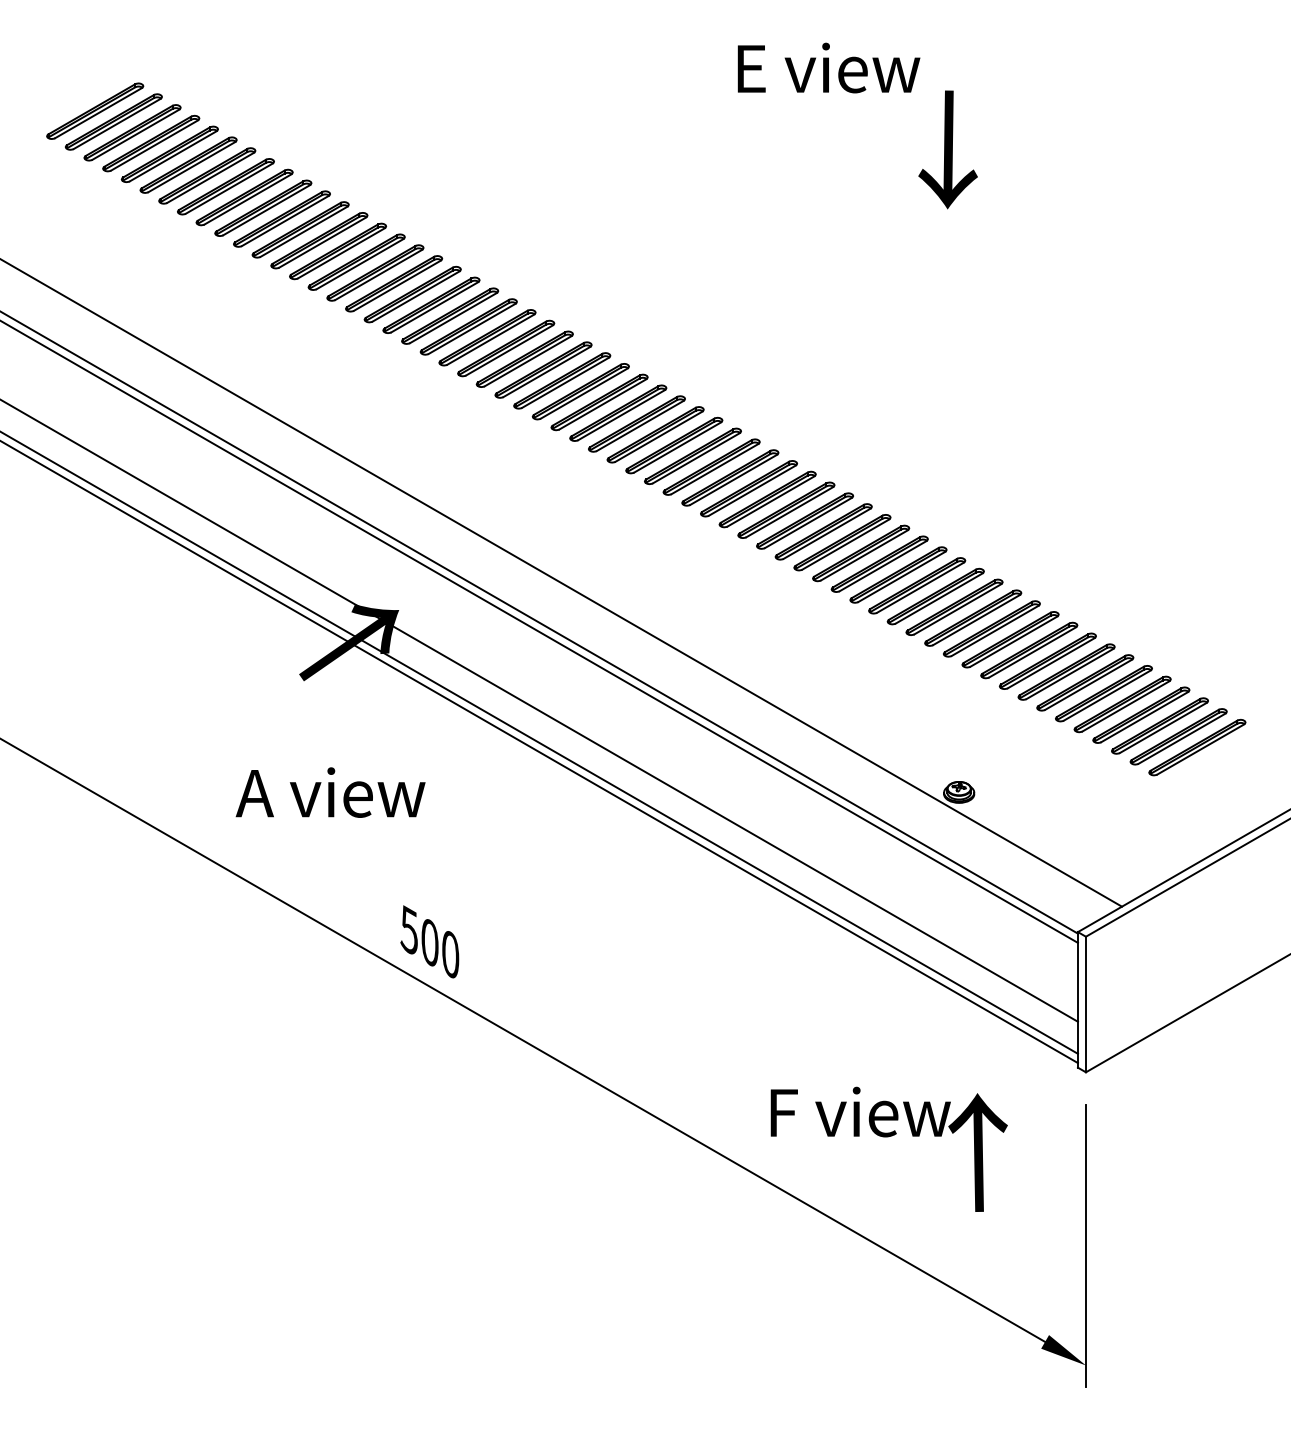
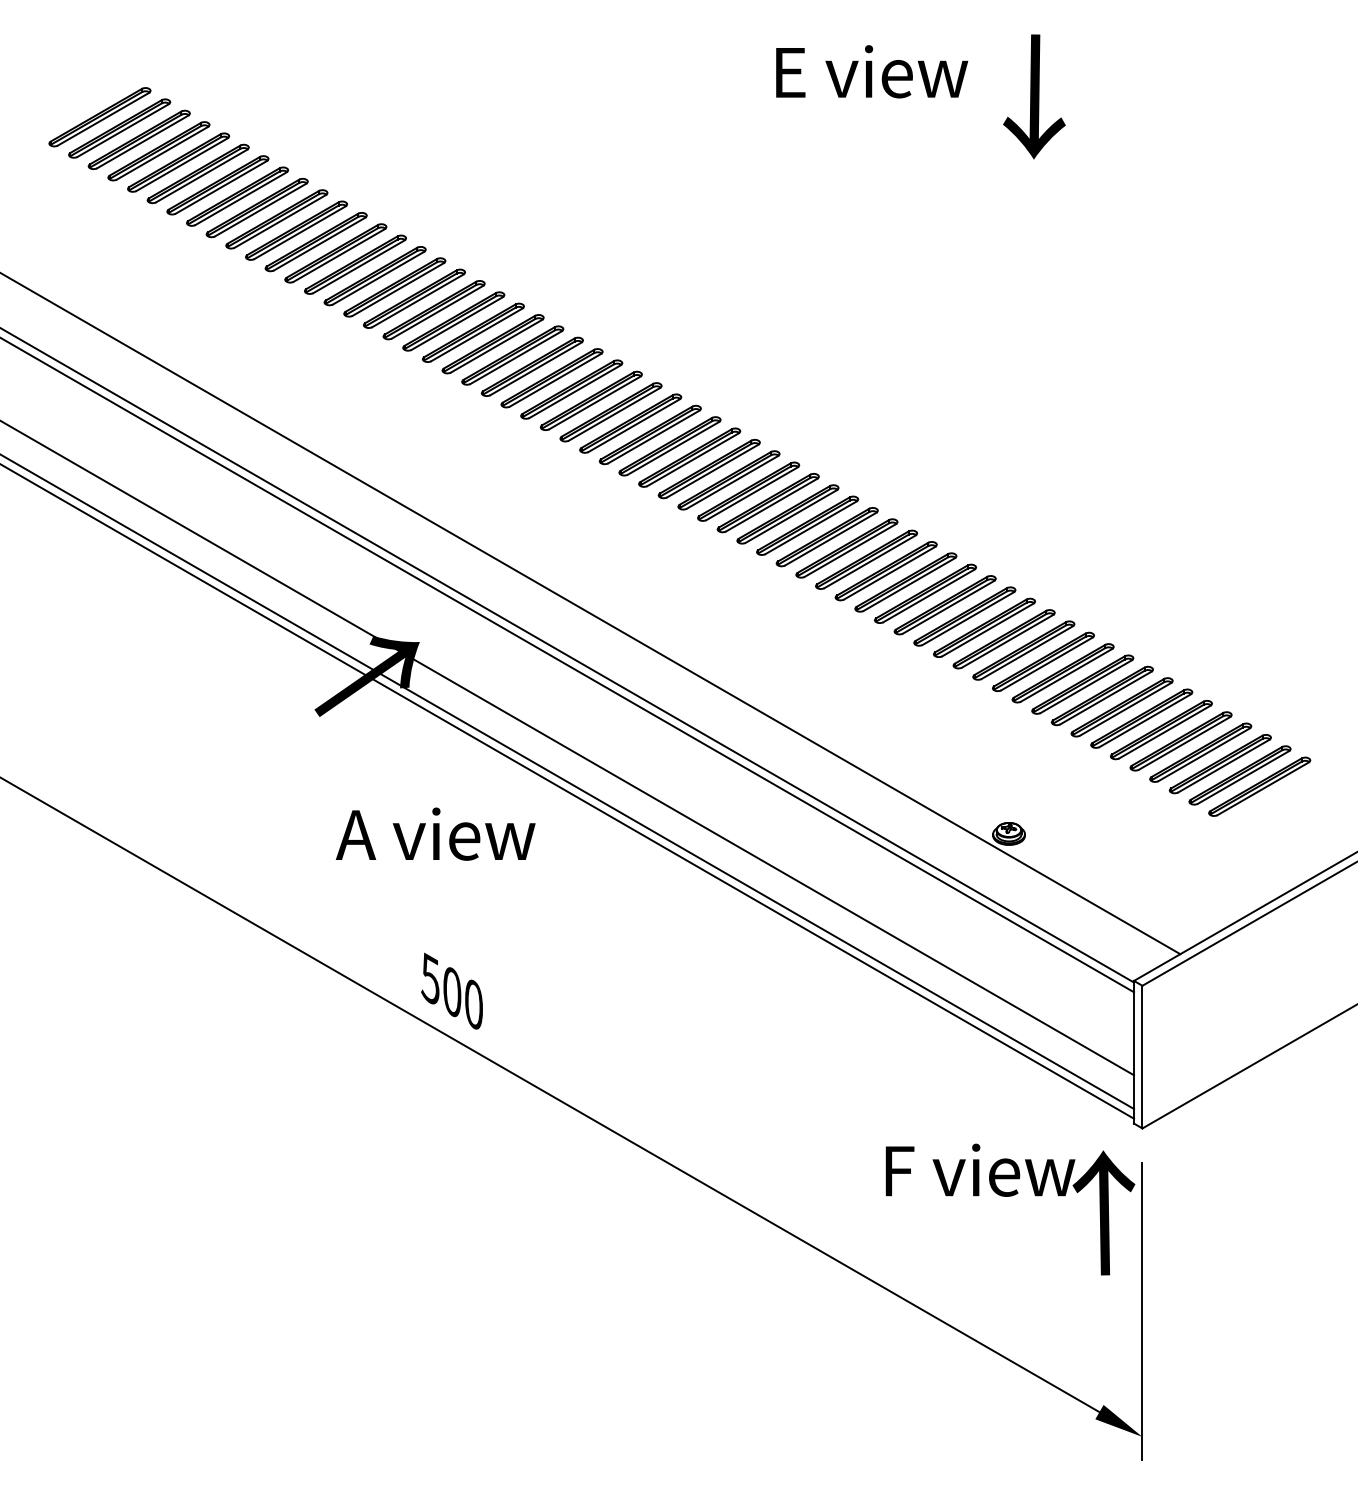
text: (948, 149) -> (1034, 96), moved
text: (330, 791) -> (435, 833), moved
text: (889, 1149) -> (1010, 1209), moved

